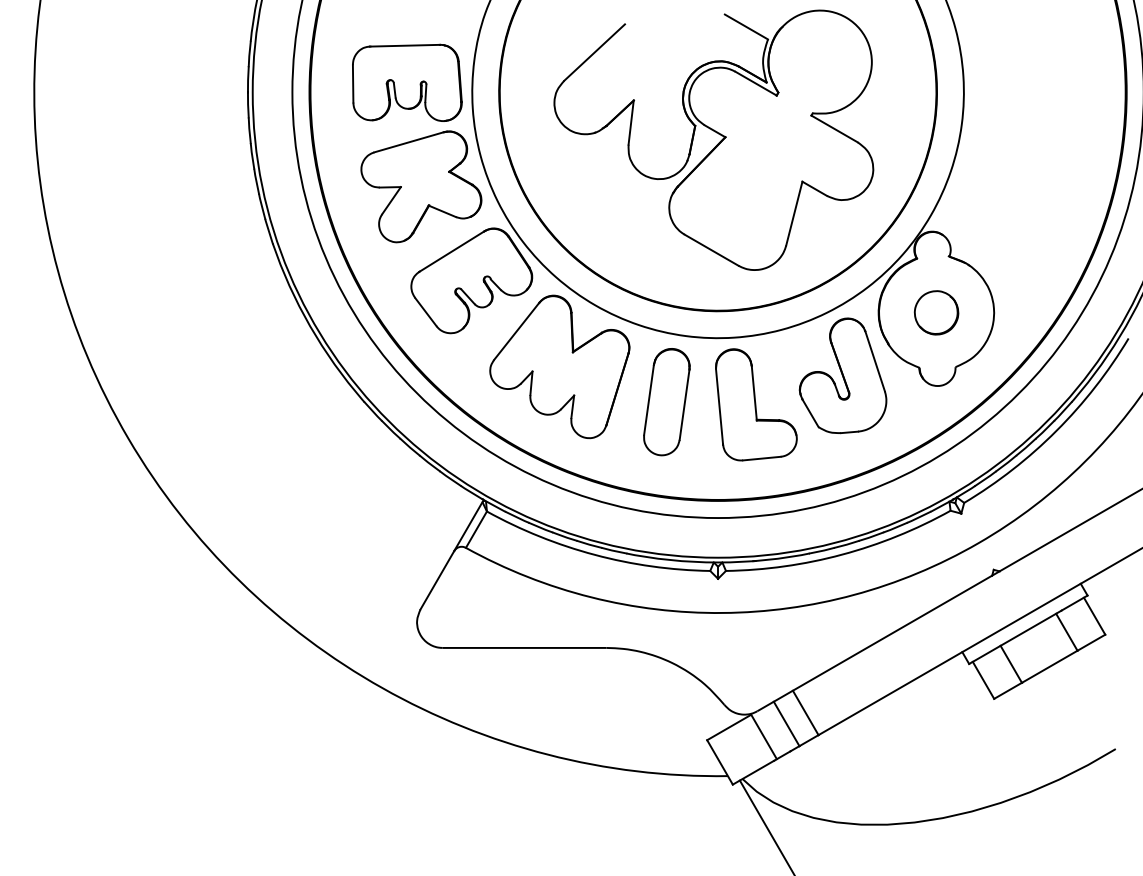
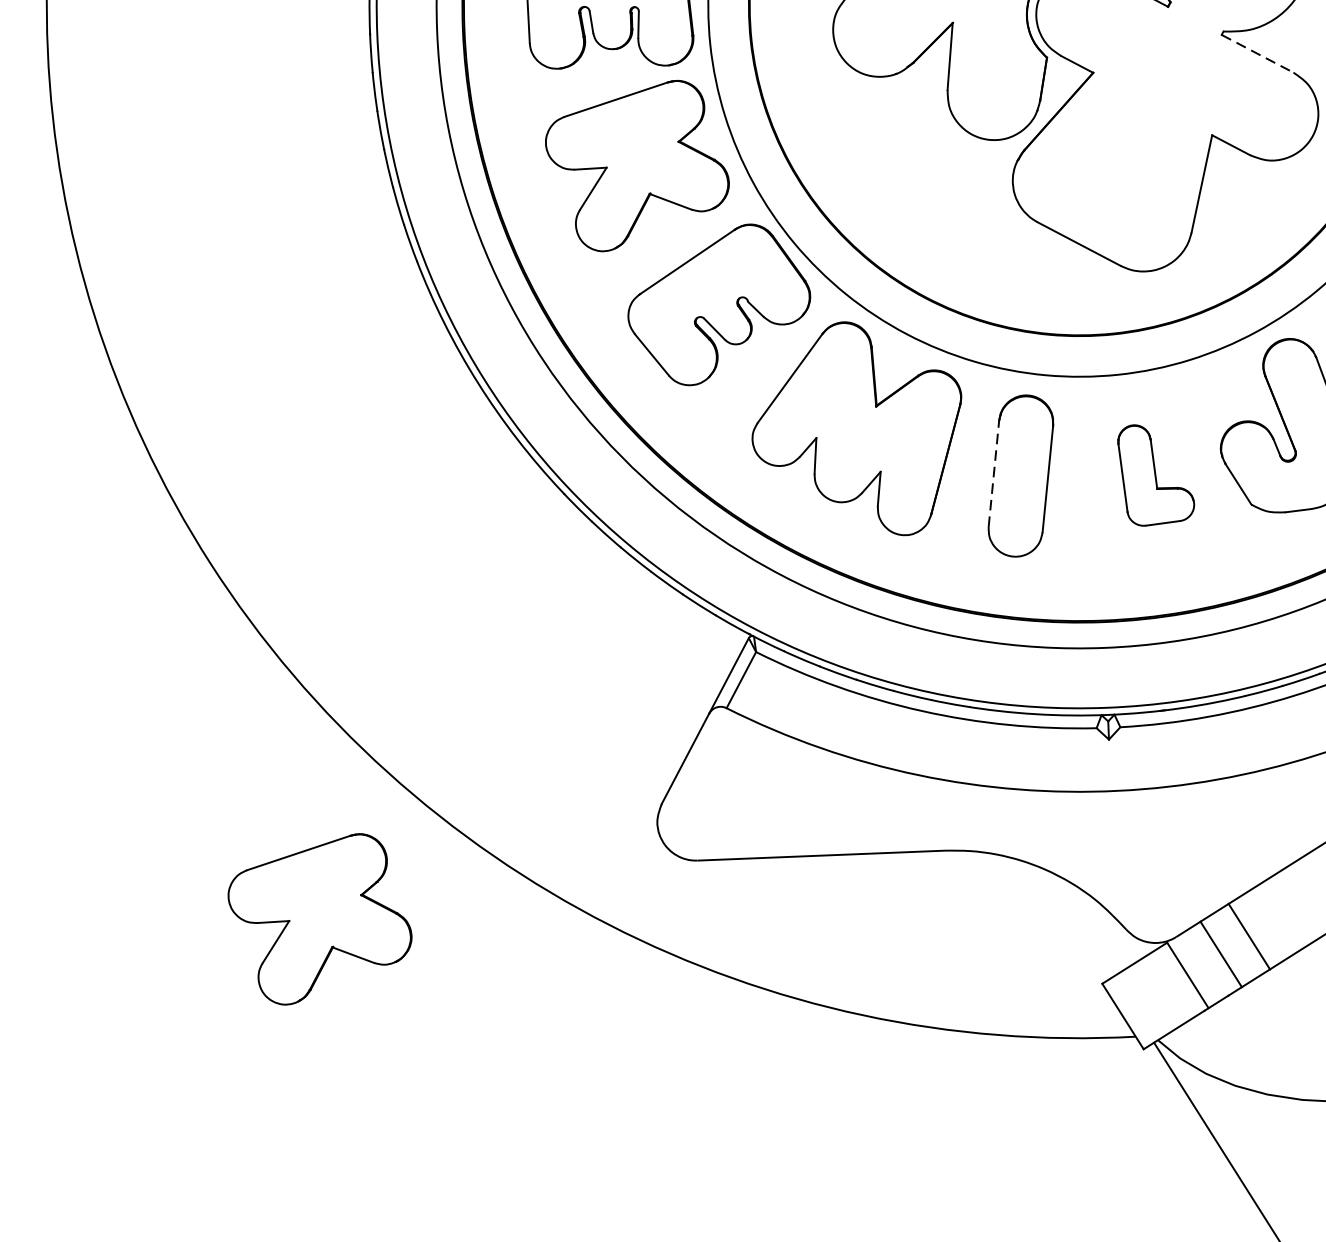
line: (834, 129) -> (1257, 54), solid -> dashed
line: (649, 399) -> (994, 473), solid -> dashed
part: (756, 404) -> (1156, 474), size x0.6
part: (191, 676) -> (320, 918), added

